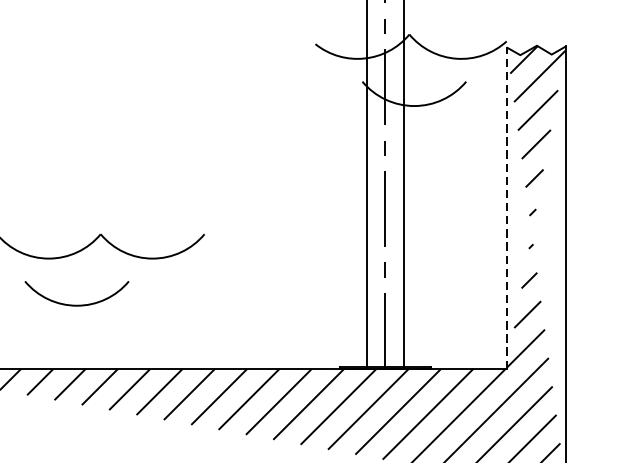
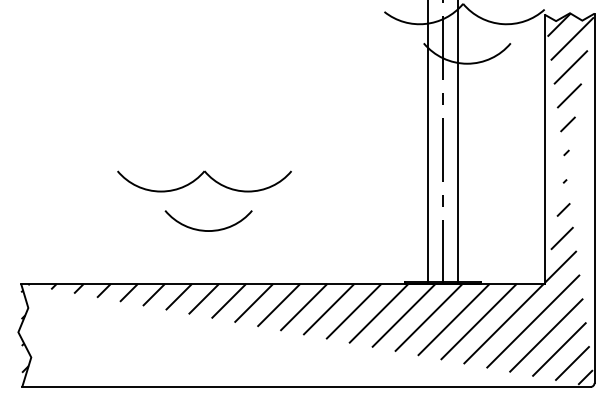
line: (506, 208) -> (544, 149), dashed -> solid
arc: (76, 305) -> (208, 230), moved

